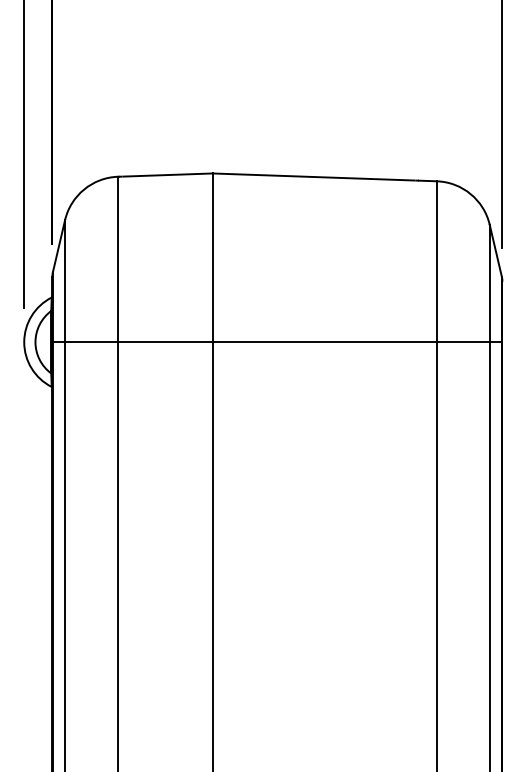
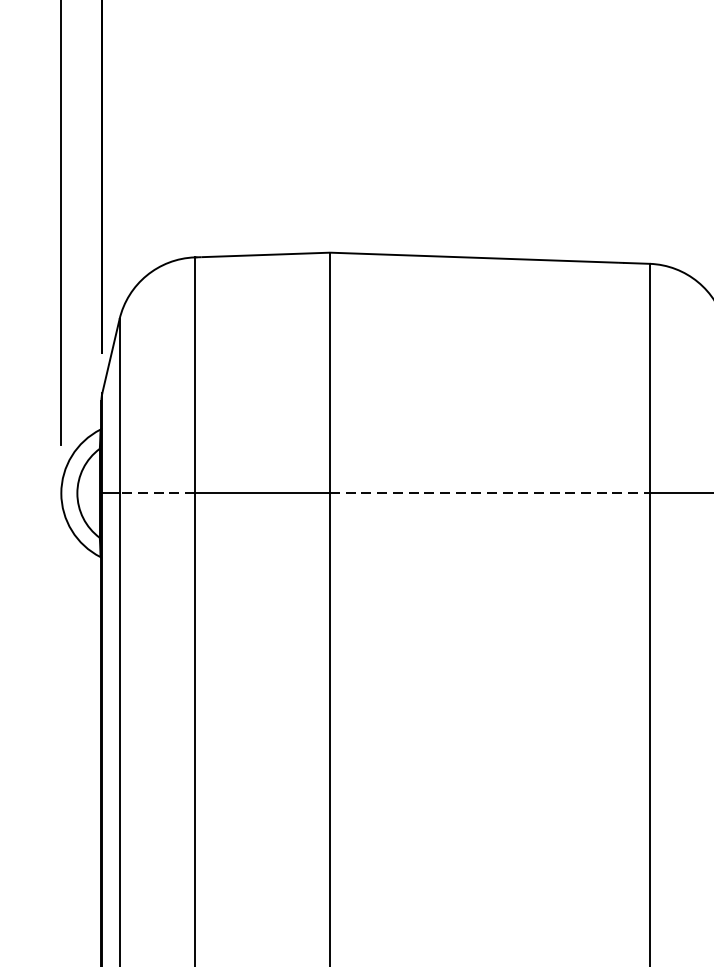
line: (90, 342) -> (155, 493), solid -> dashed
line: (325, 342) -> (490, 493), solid -> dashed

